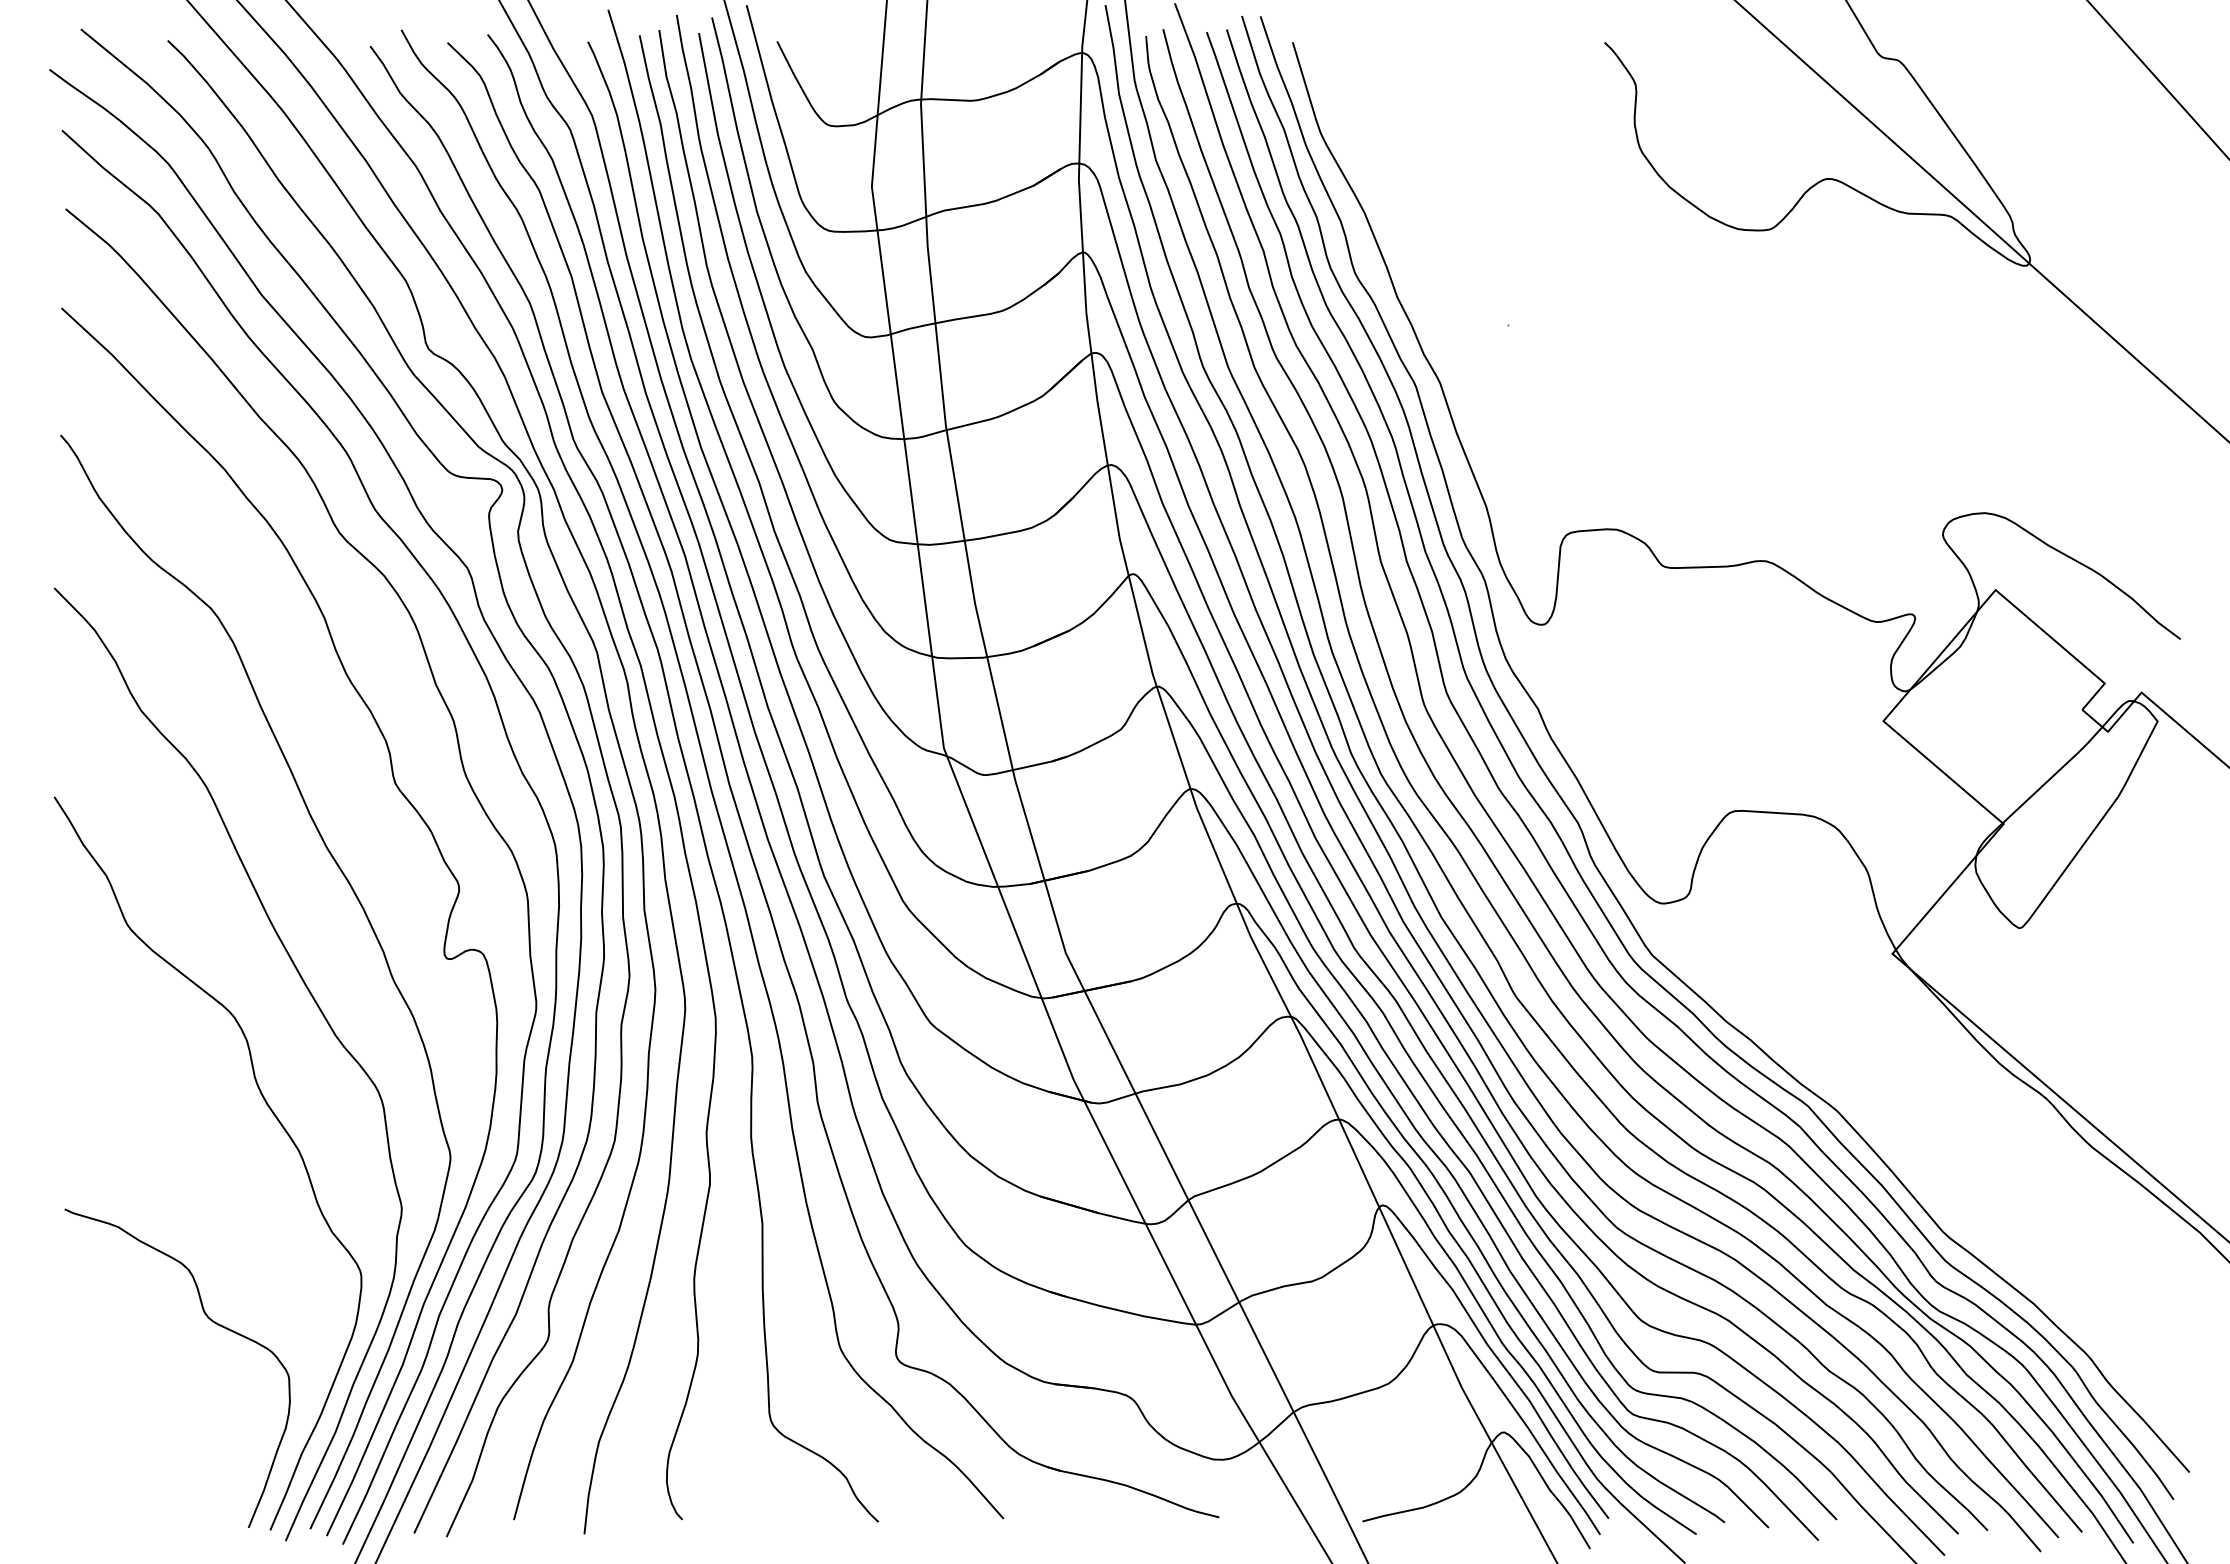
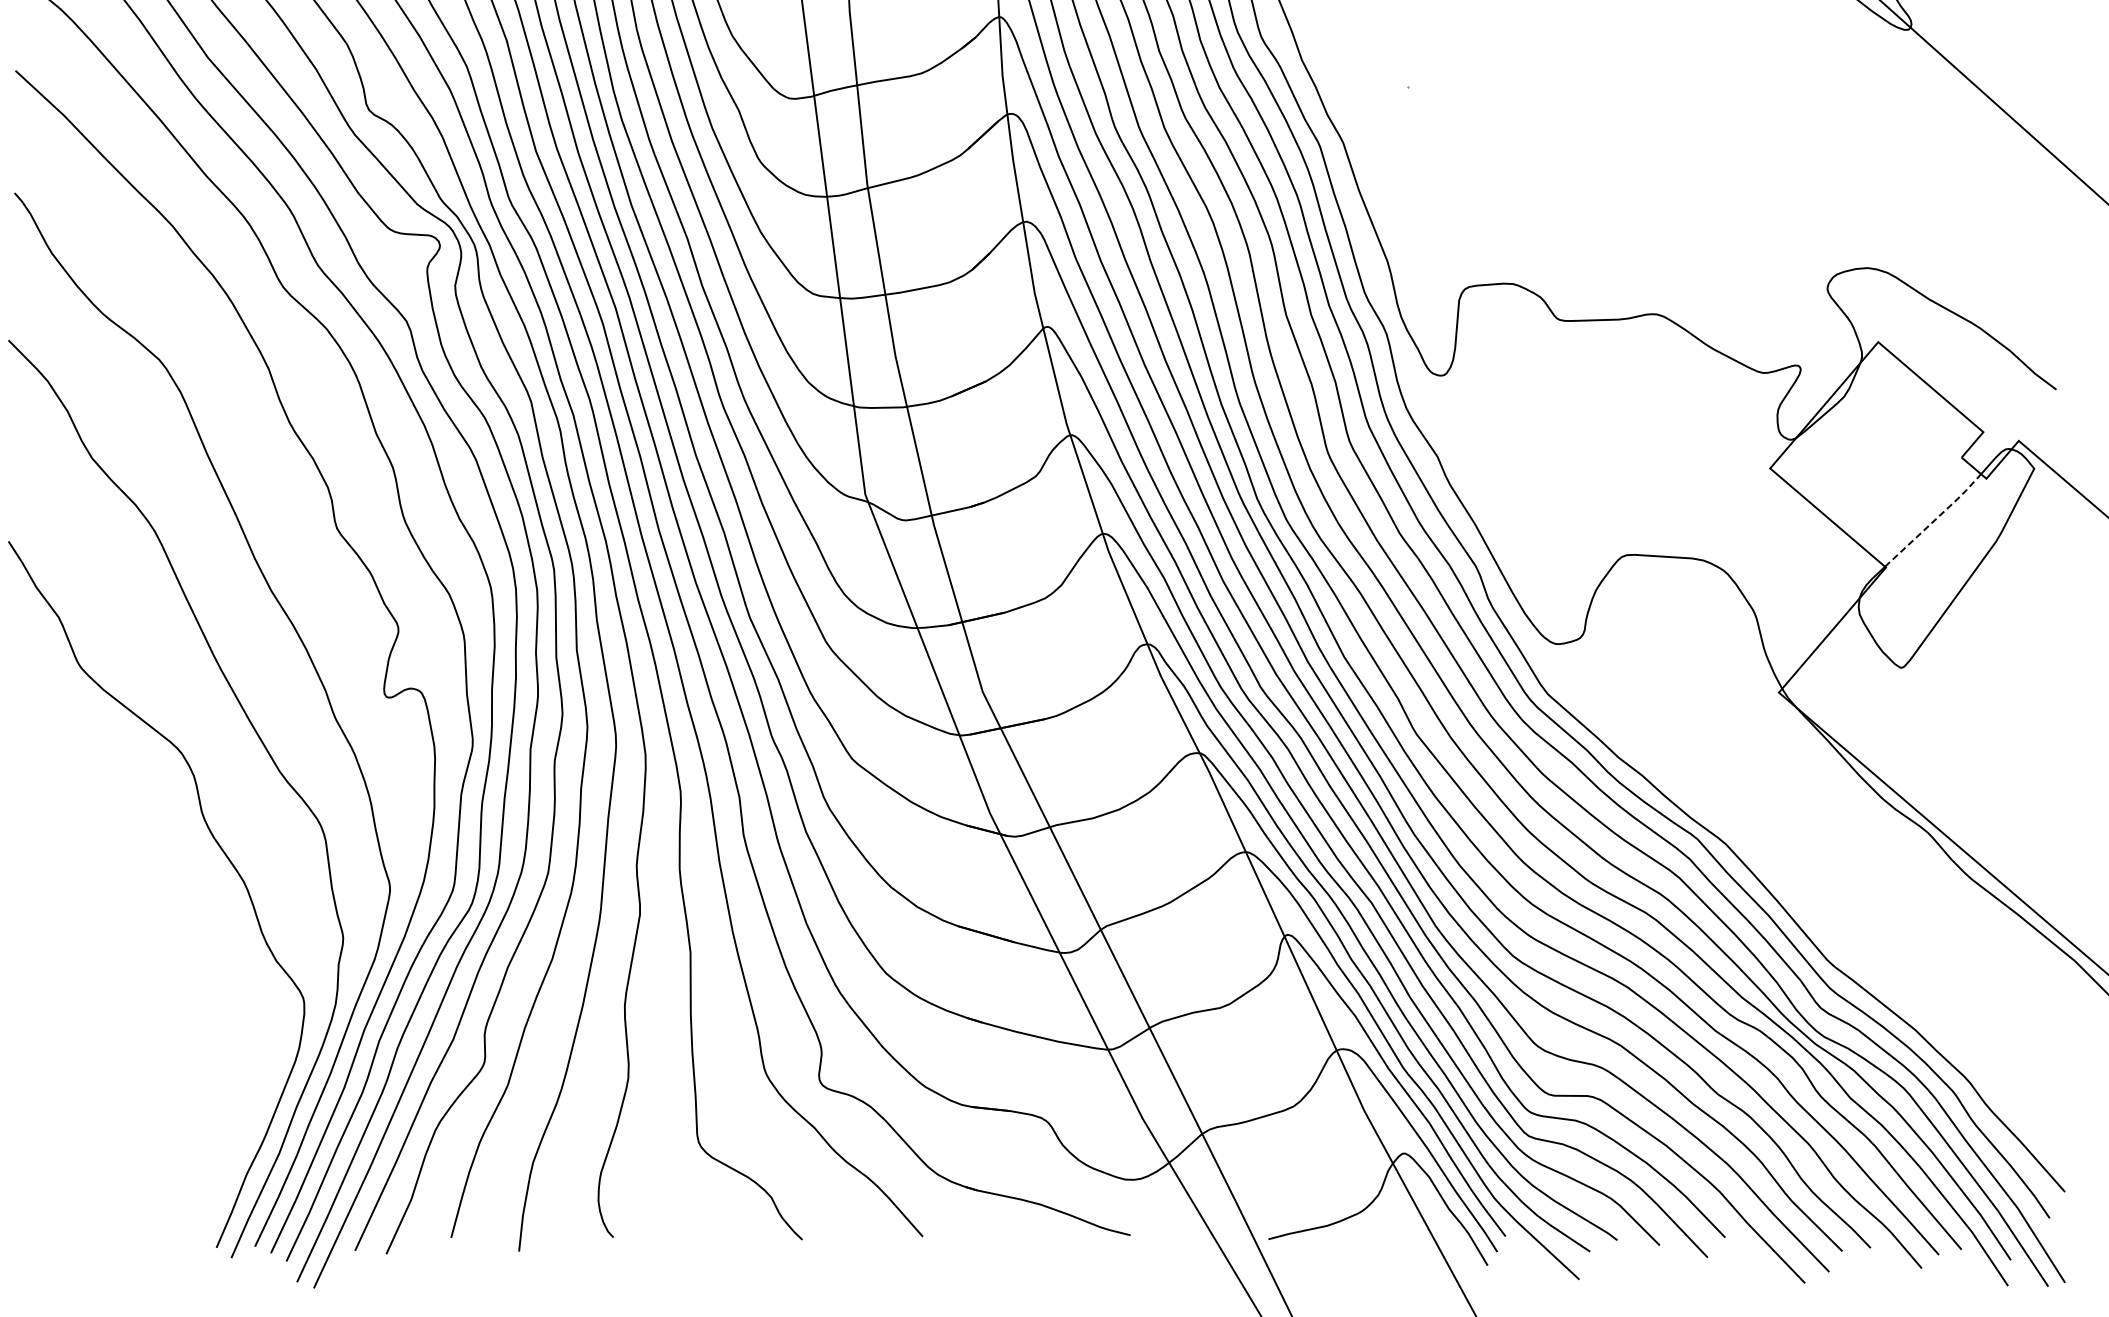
line: (2054, 774) -> (1934, 519), solid -> dashed
curve: (212, 1322) -> (160, 1047), removed

